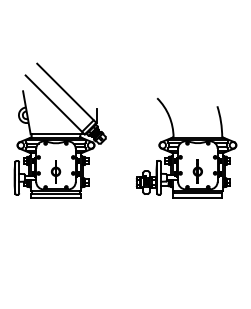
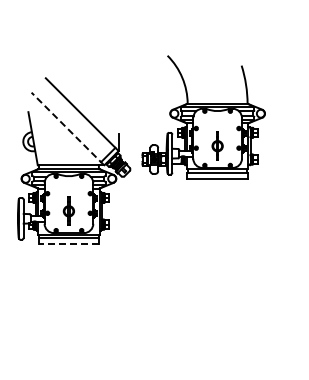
line: (54, 104) -> (67, 128), solid -> dashed
part: (186, 148) -> (203, 117), moved
line: (55, 197) -> (68, 243), solid -> dashed

